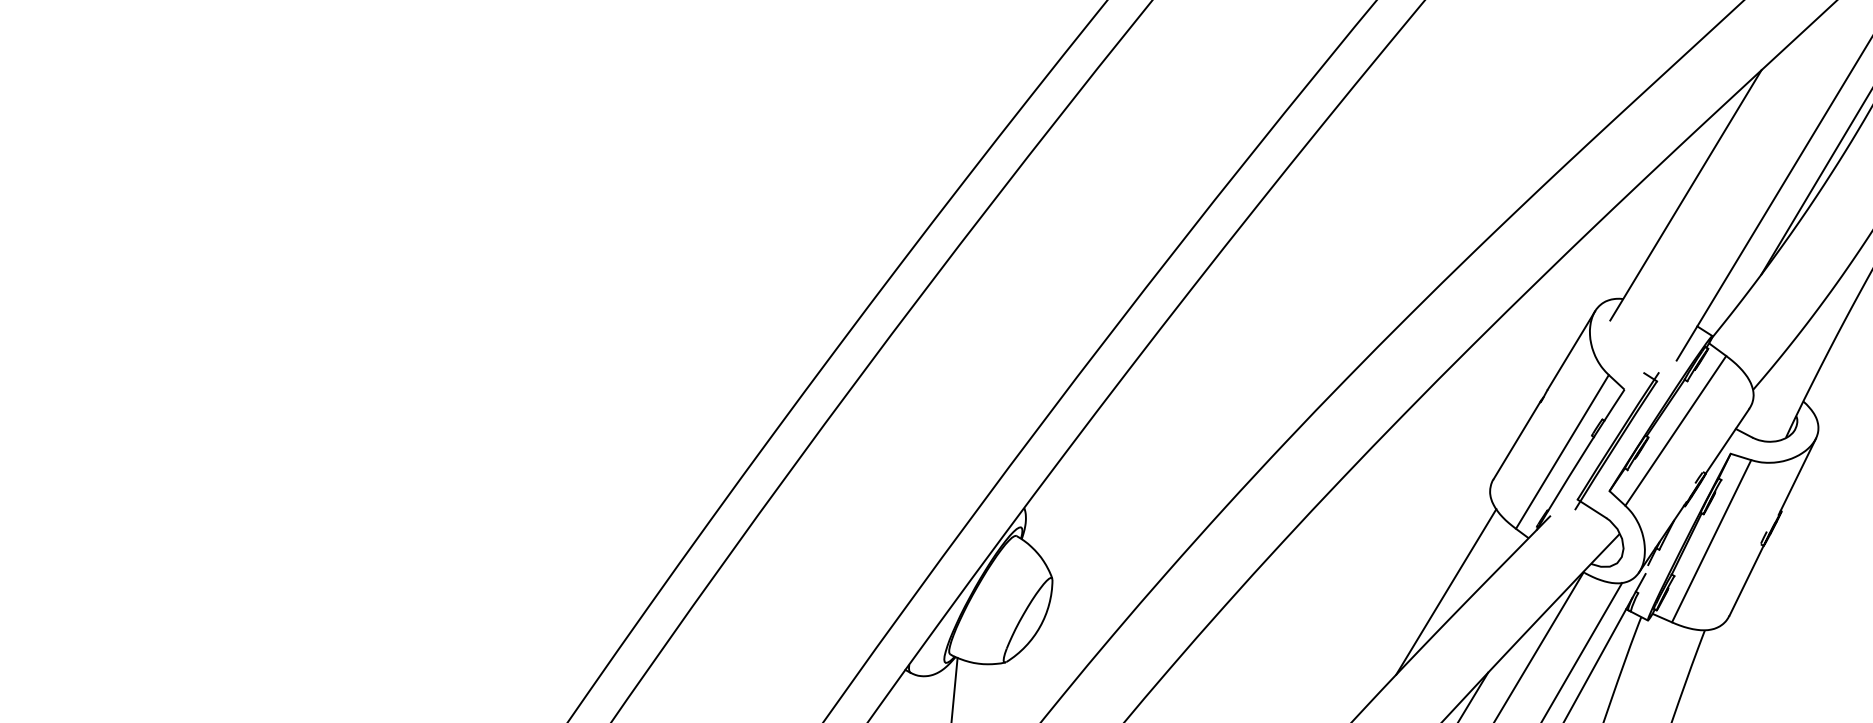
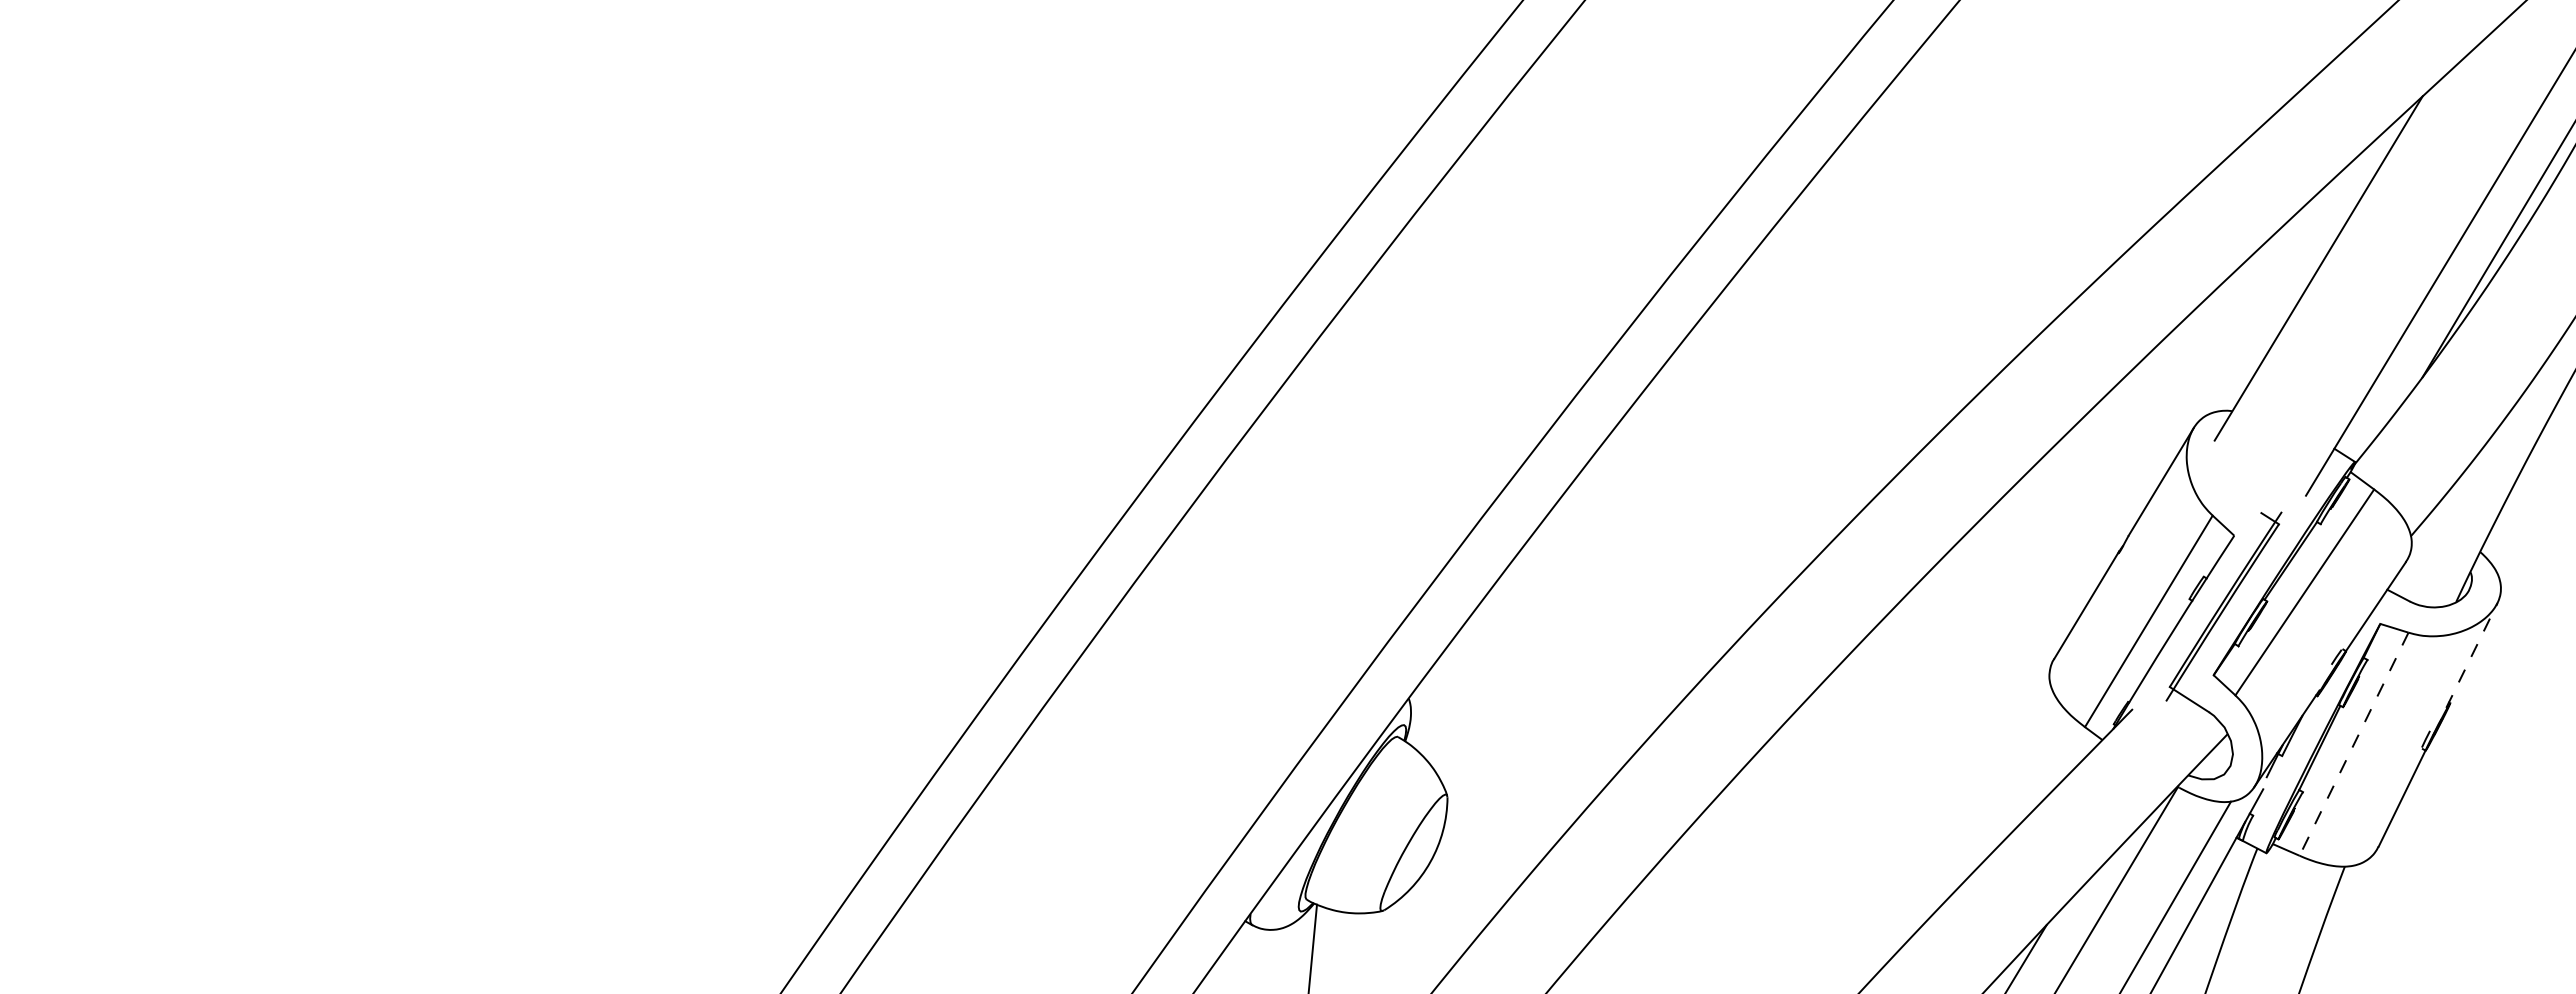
line: (1797, 476) -> (2472, 655), solid -> dashed
line: (1711, 541) -> (2353, 744), solid -> dashed
line: (1446, 591) -> (1989, 813), removed

